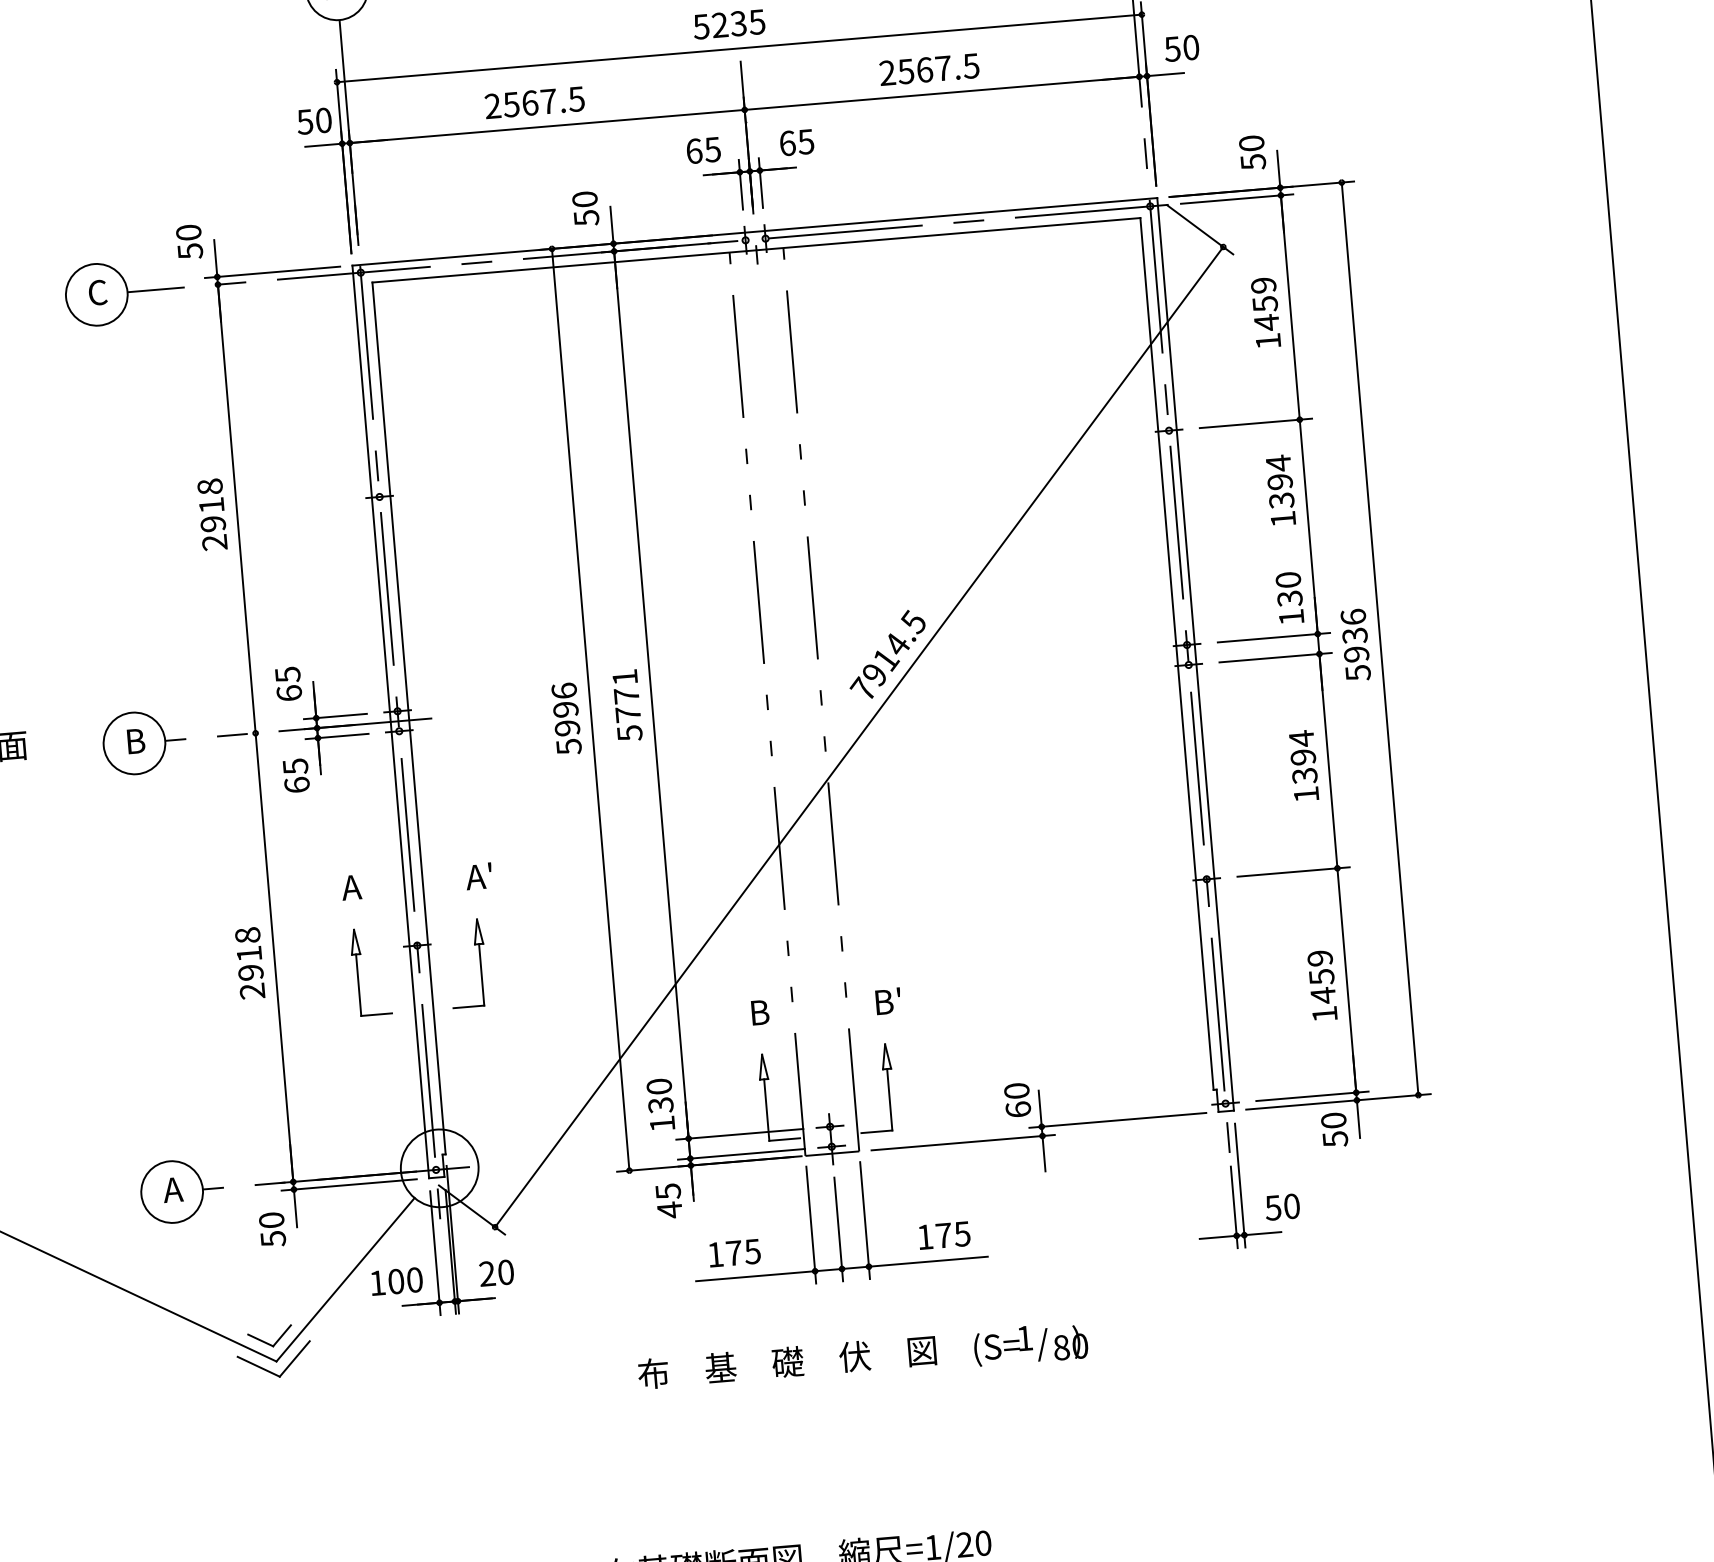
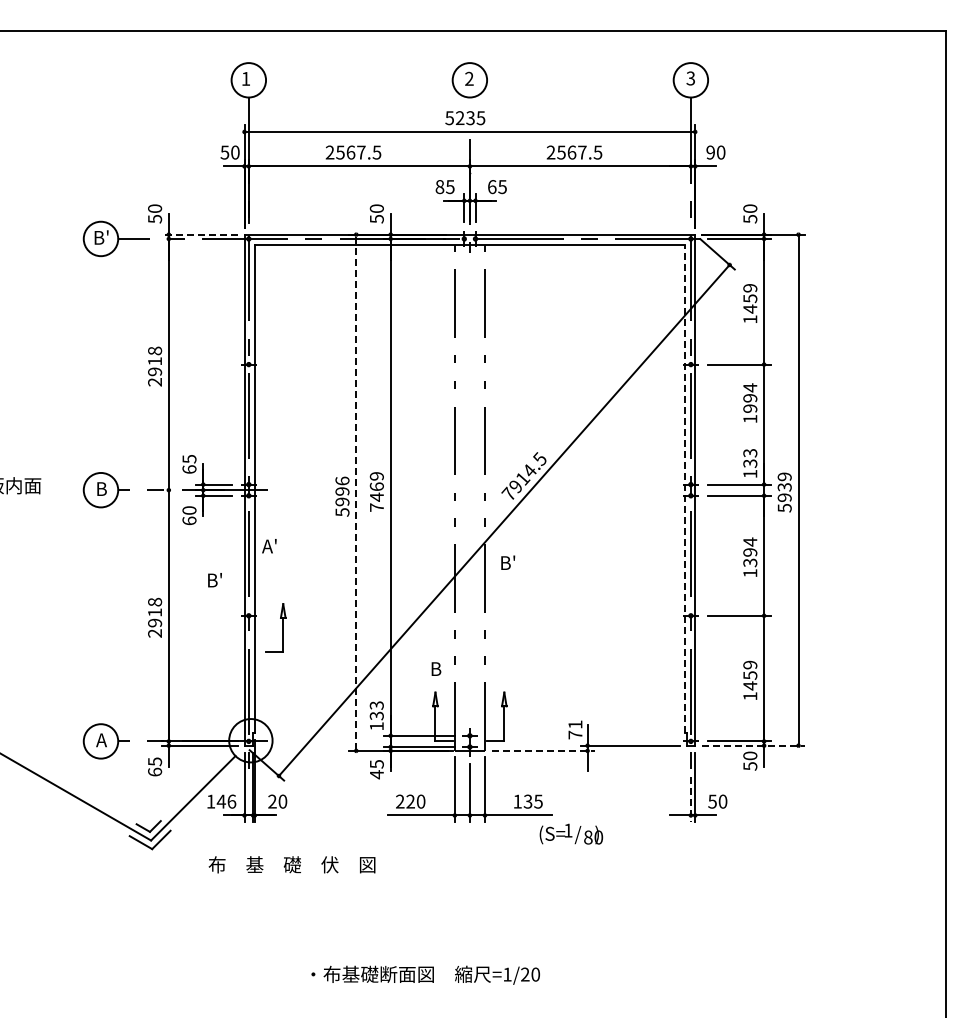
text: (1172, 49) -> (710, 152), 50 -> 90
text: (693, 150) -> (439, 186), 65 -> 85
line: (272, 272) -> (199, 234), solid -> dashed
text: (97, 292) -> (101, 237), C -> B'
text: (1282, 500) -> (750, 408), 1394 -> 1994
text: (1288, 578) -> (750, 452), 130 -> 133
text: (1352, 616) -> (784, 476), 5936 -> 5939
line: (1176, 652) -> (684, 488), solid -> dashed
text: (626, 706) -> (376, 492), 5771 -> 7469
line: (591, 709) -> (356, 492), solid -> dashed
text: (295, 766) -> (189, 510), 65 -> 60
text: (479, 876) -> (269, 546), moved
text: (350, 887) -> (214, 580), A -> B'
part: (357, 971) -> (214, 627), removed
text: (888, 1000) -> (508, 562), moved
text: (658, 1086) -> (376, 705), 130 -> 133
text: (1017, 1099) -> (575, 729), 60 -> 71
line: (1337, 1101) -> (753, 745), solid -> dashed
line: (963, 1141) -> (543, 750), solid -> dashed
line: (1233, 1207) -> (690, 799), solid -> dashed
text: (273, 1228) -> (155, 766), 50 -> 65
text: (942, 1235) -> (527, 801), 175 -> 135
text: (733, 1252) -> (410, 801), 175 -> 220
text: (405, 1280) -> (226, 801), 100 -> 146
text: (1030, 1343) -> (571, 833), moved
text: (786, 1361) -> (291, 864), moved

